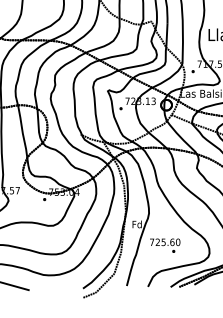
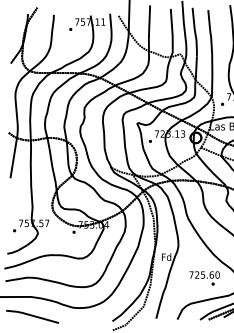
text: (165, 245) -> (204, 278), moved

